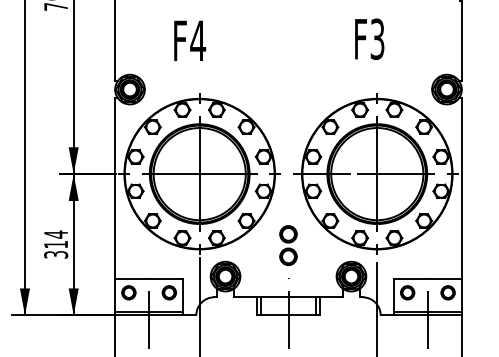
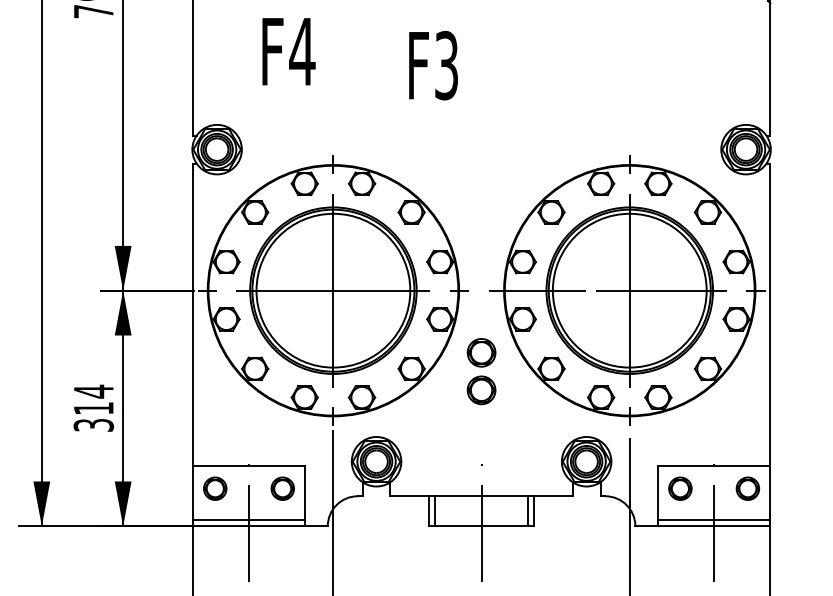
text: (369, 39) -> (433, 66), moved
text: (190, 40) -> (289, 51), moved
part: (288, 245) -> (481, 371), moved

